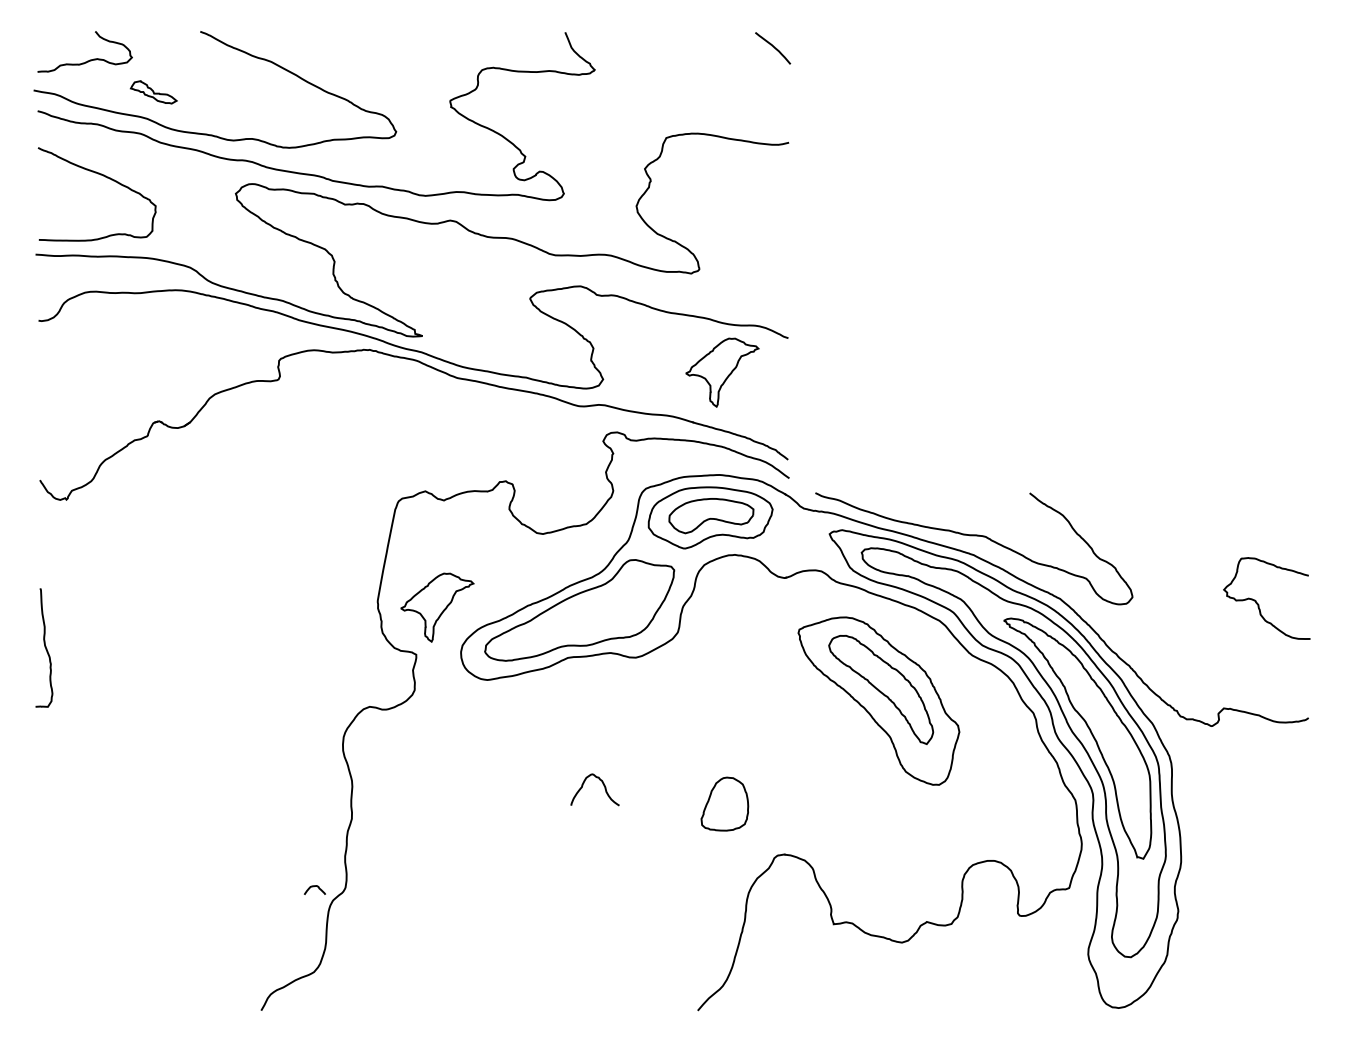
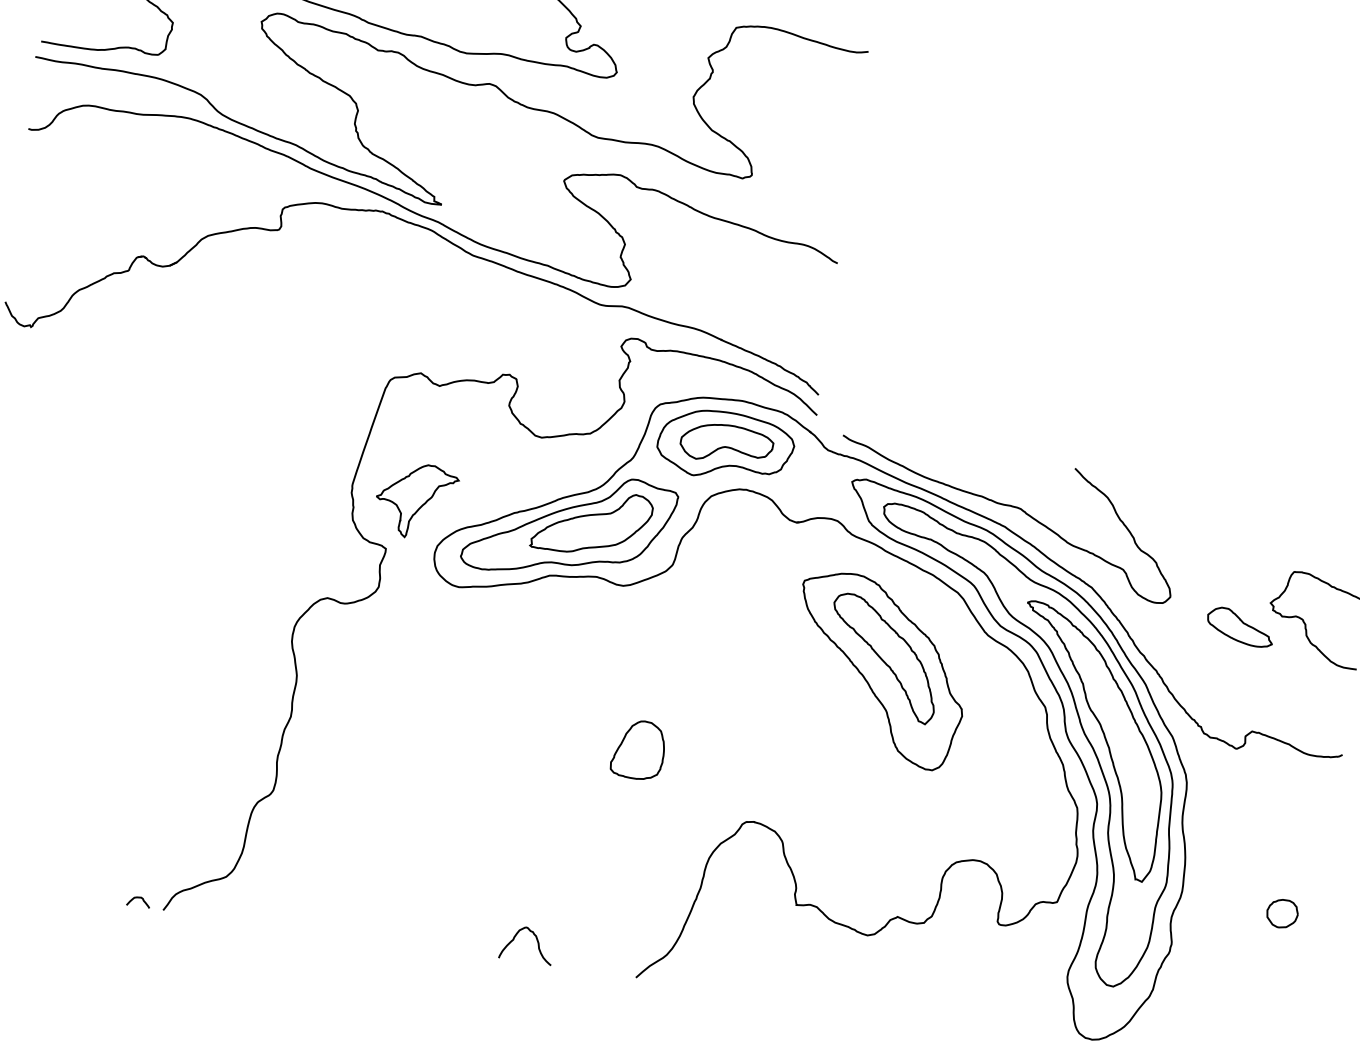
part: (722, 372) -> (761, 290), removed
part: (599, 603) -> (592, 521), added
part: (1199, 615) -> (1240, 627), added
curve: (602, 784) -> (535, 940), moved
part: (724, 803) -> (638, 749), moved
part: (1274, 869) -> (1282, 913), added
curve: (313, 887) -> (137, 898), moved

